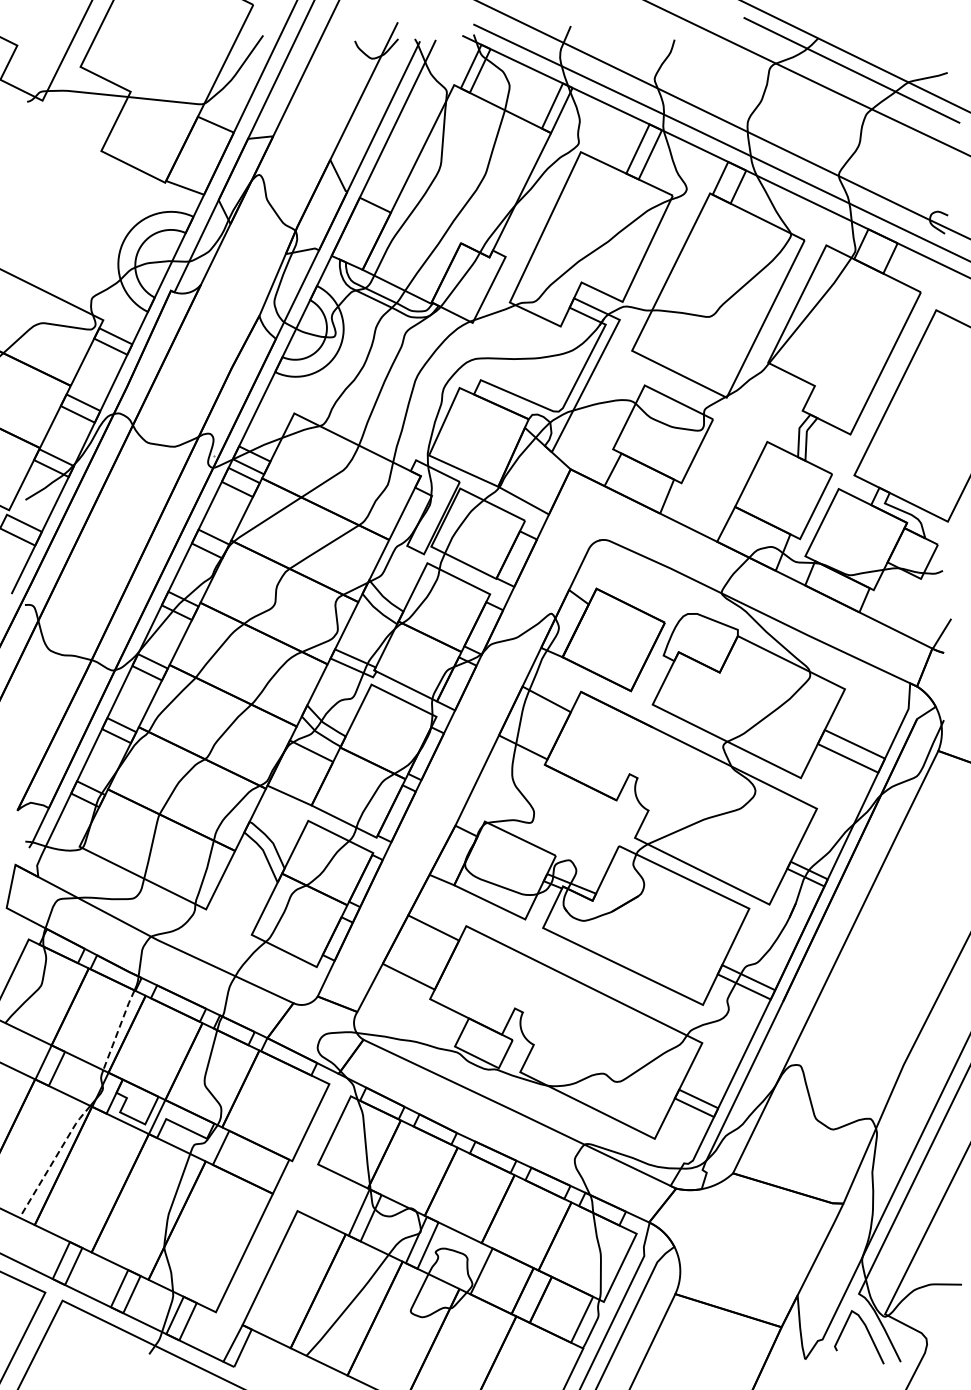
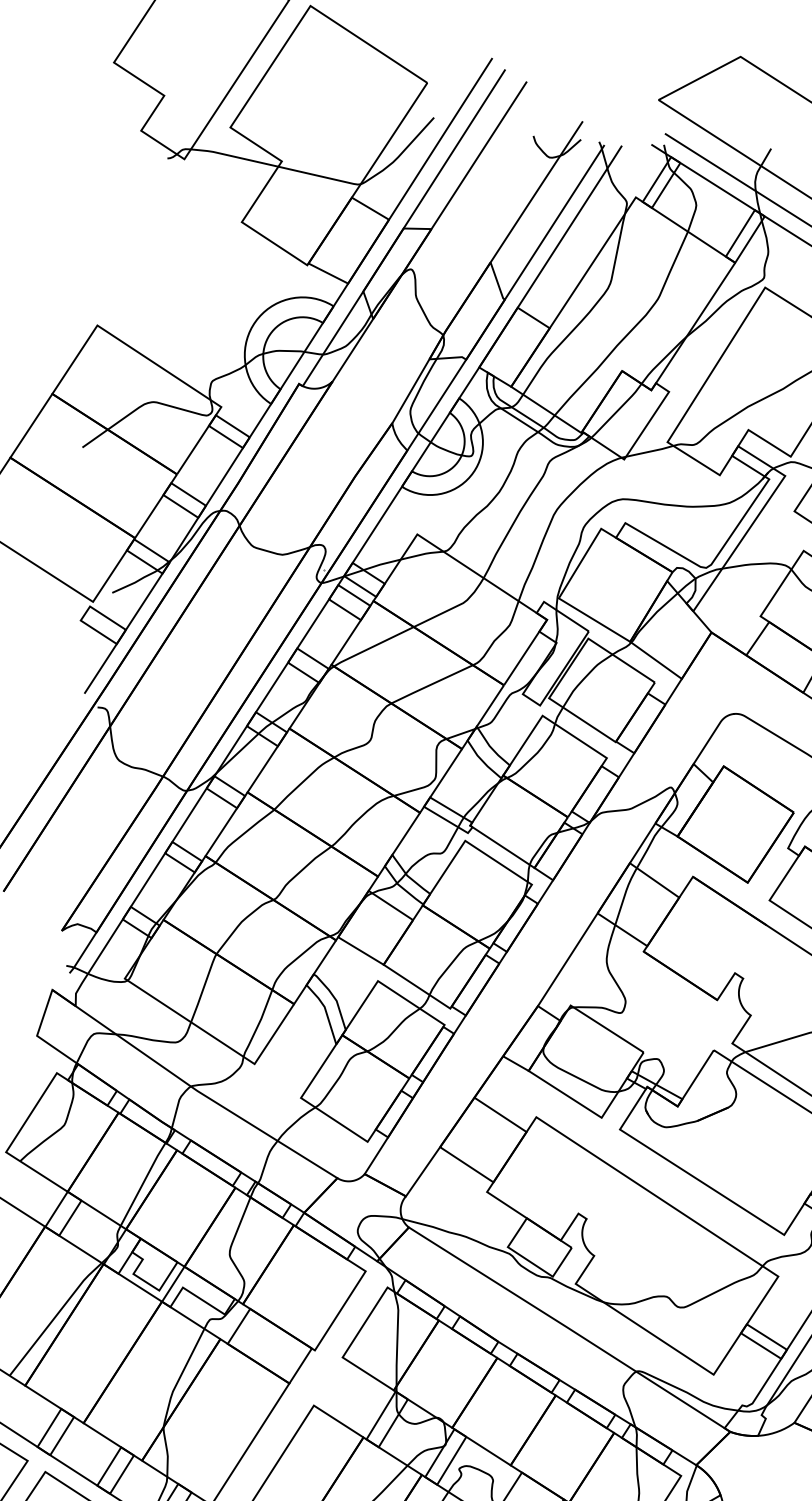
line: (118, 1030) -> (142, 1184), dashed -> solid
line: (54, 1159) -> (55, 1316), dashed -> solid

